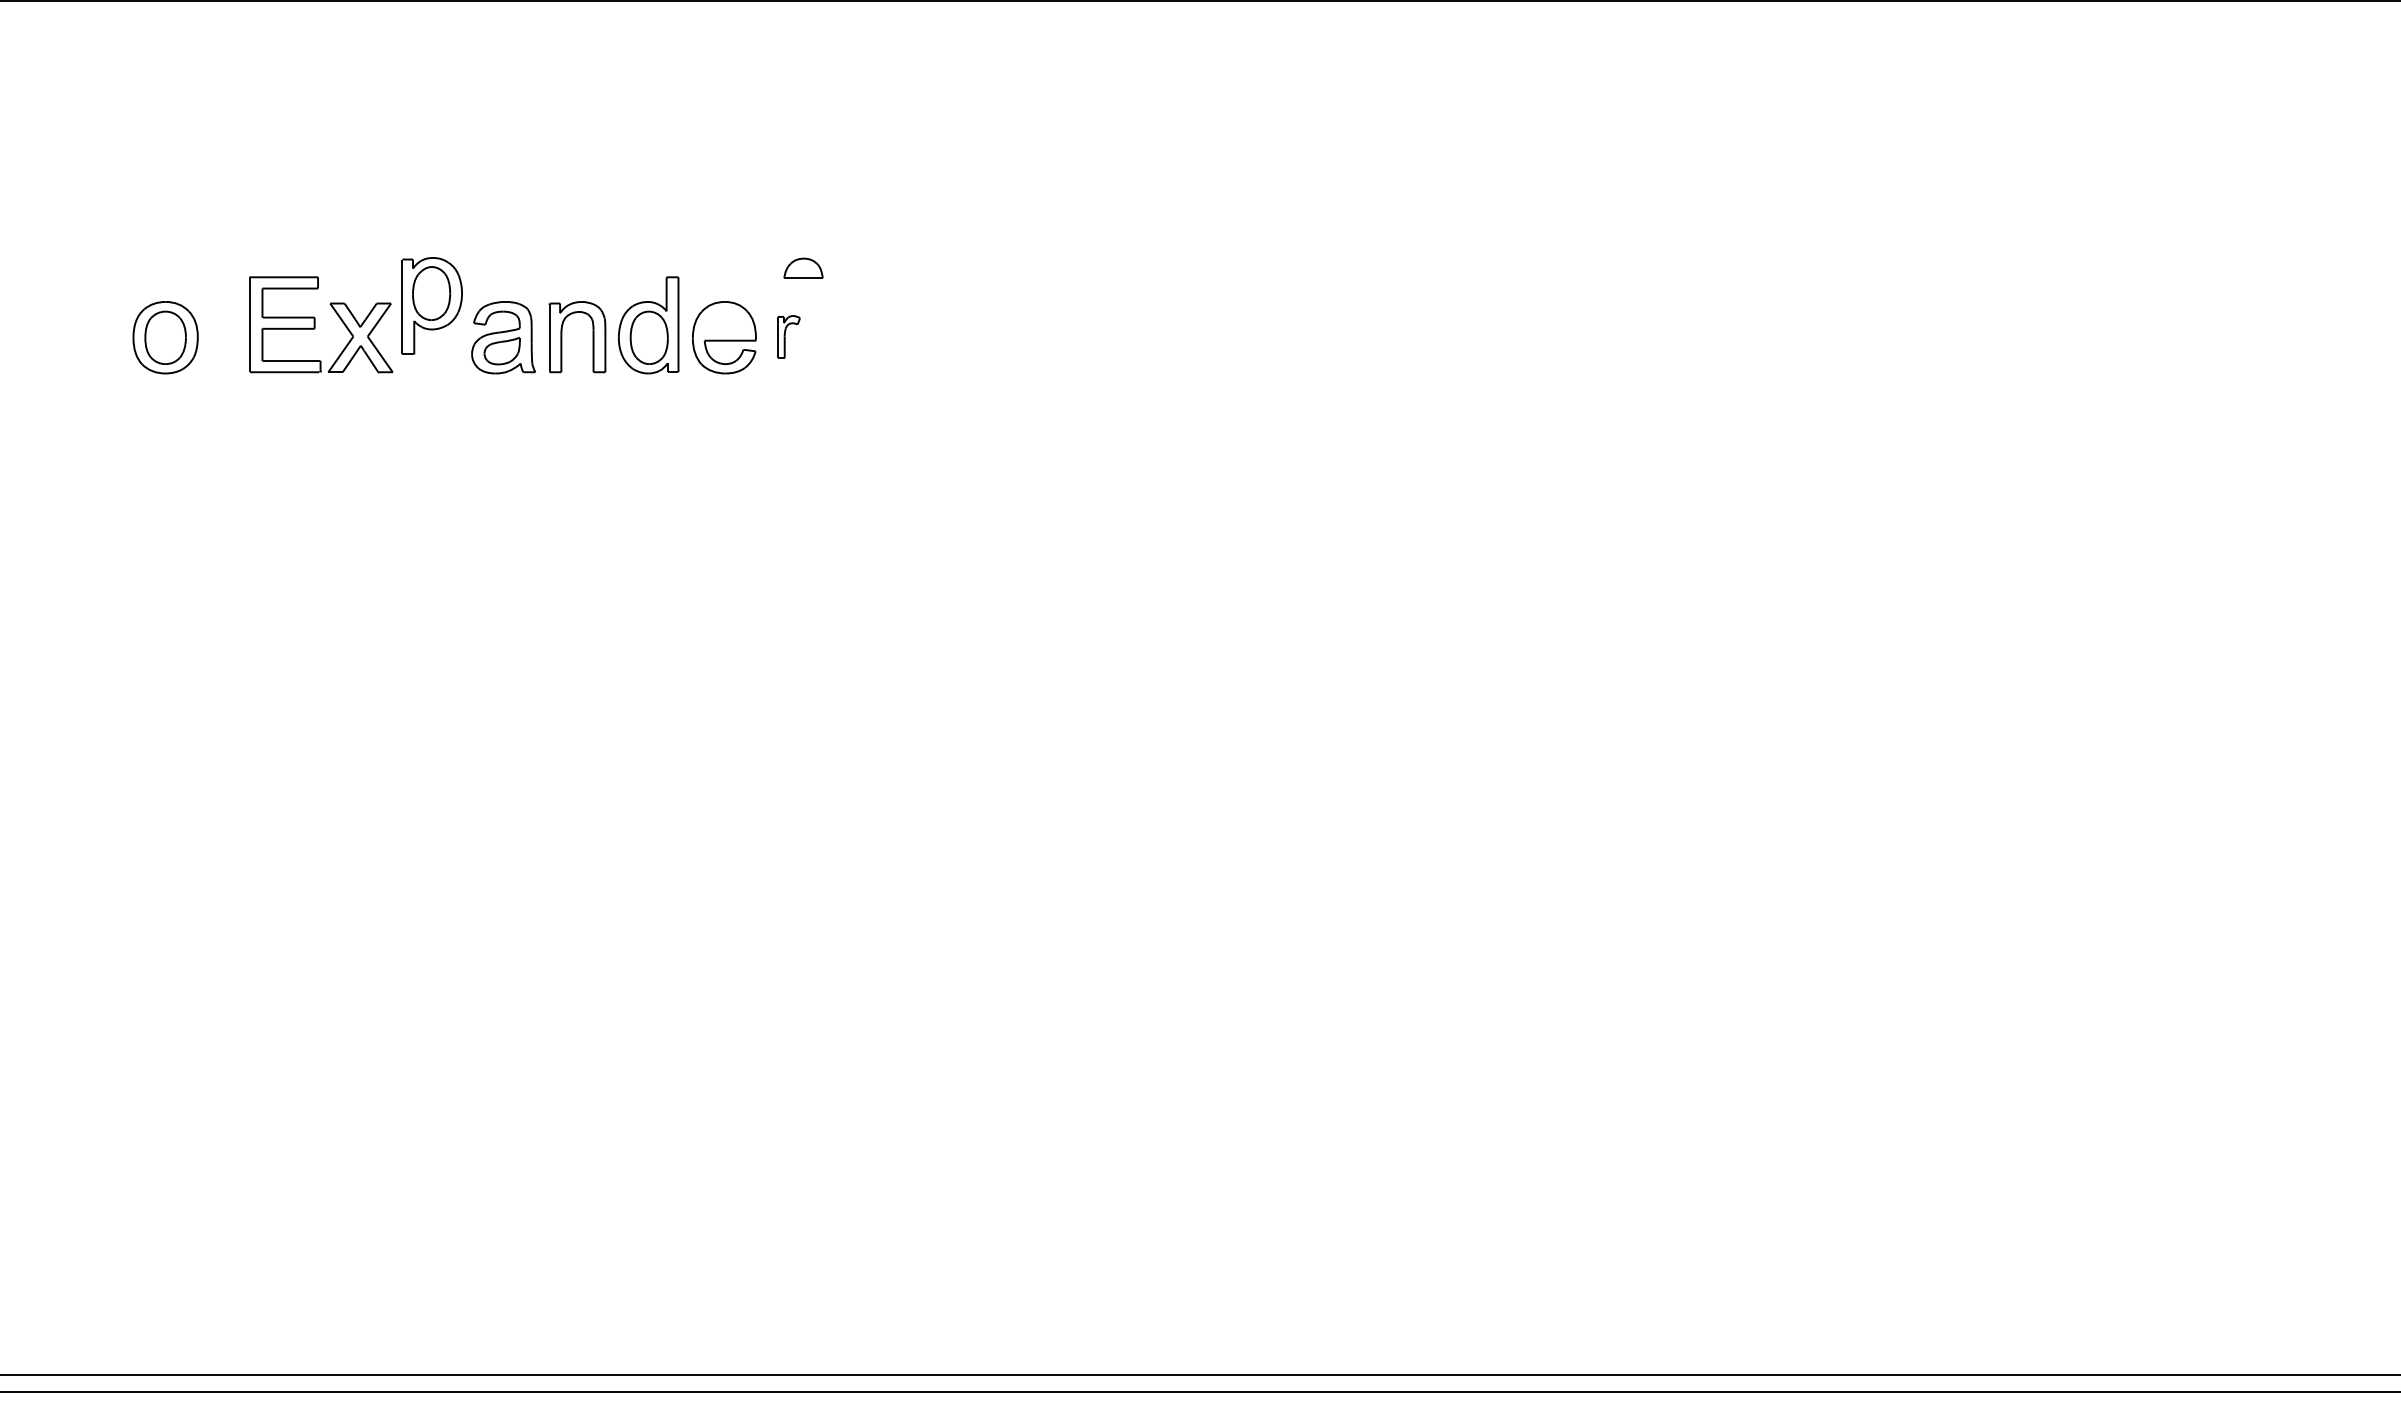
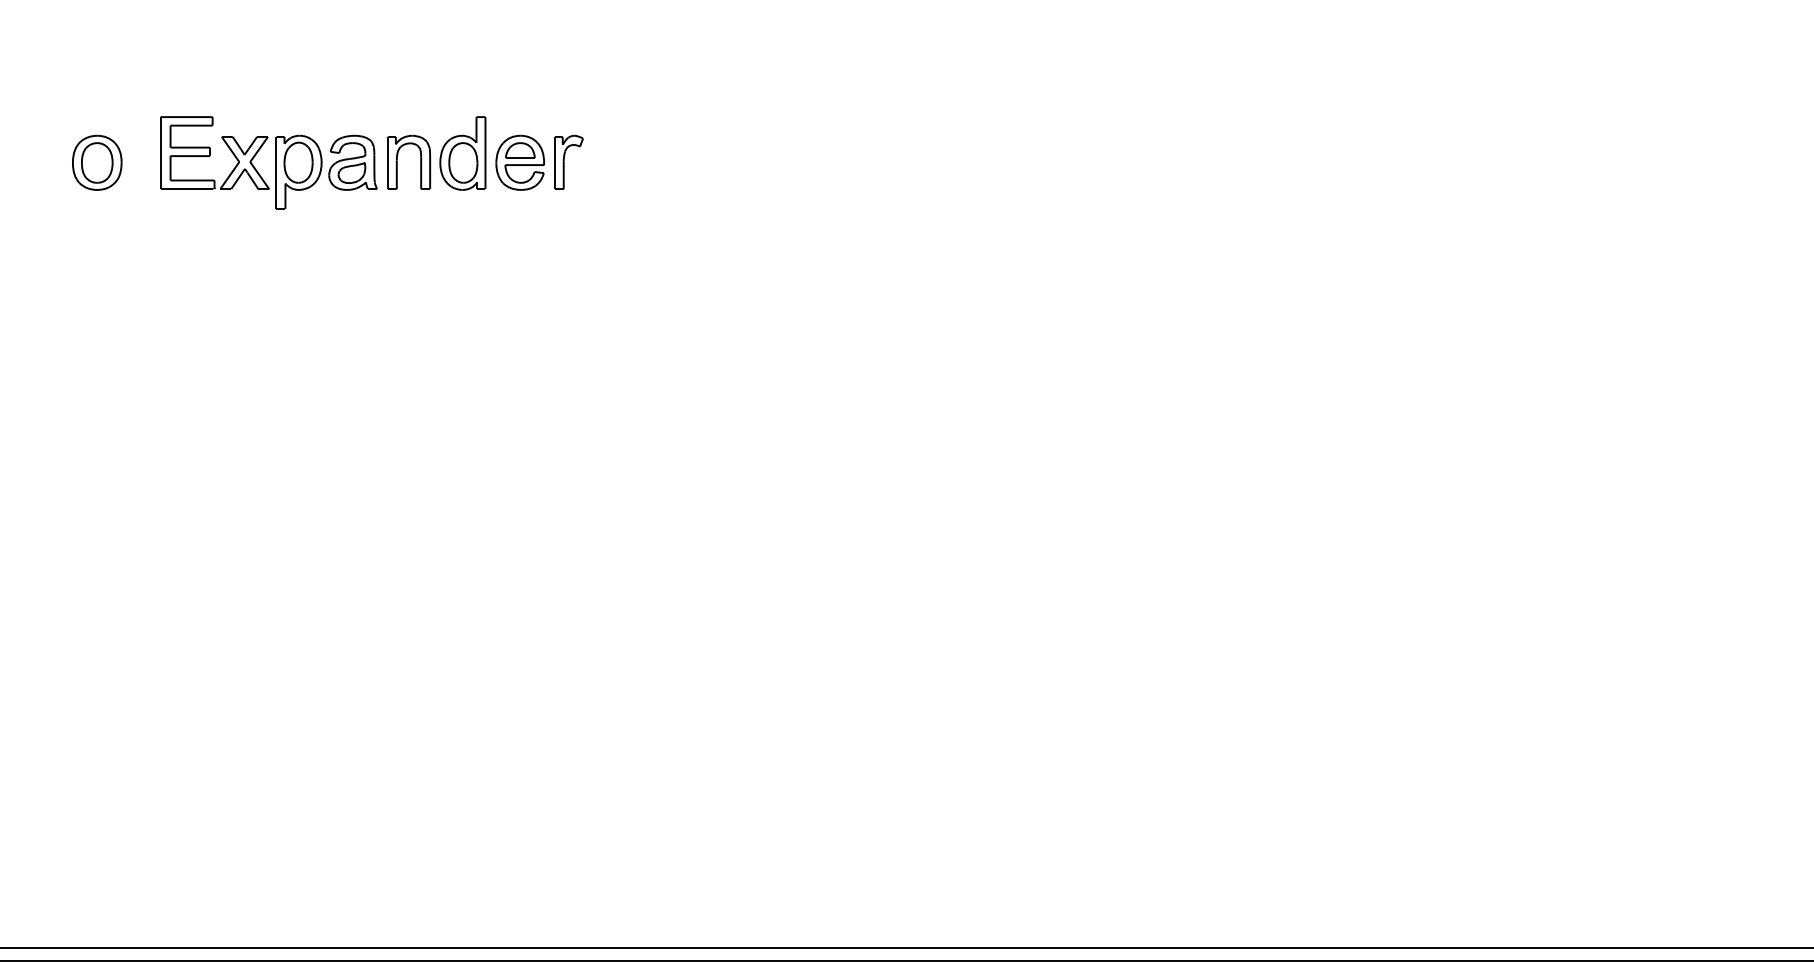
part: (803, 267) -> (520, 149), moved
part: (431, 305) -> (298, 171), moved
part: (788, 336) -> (568, 161), size x1.67

